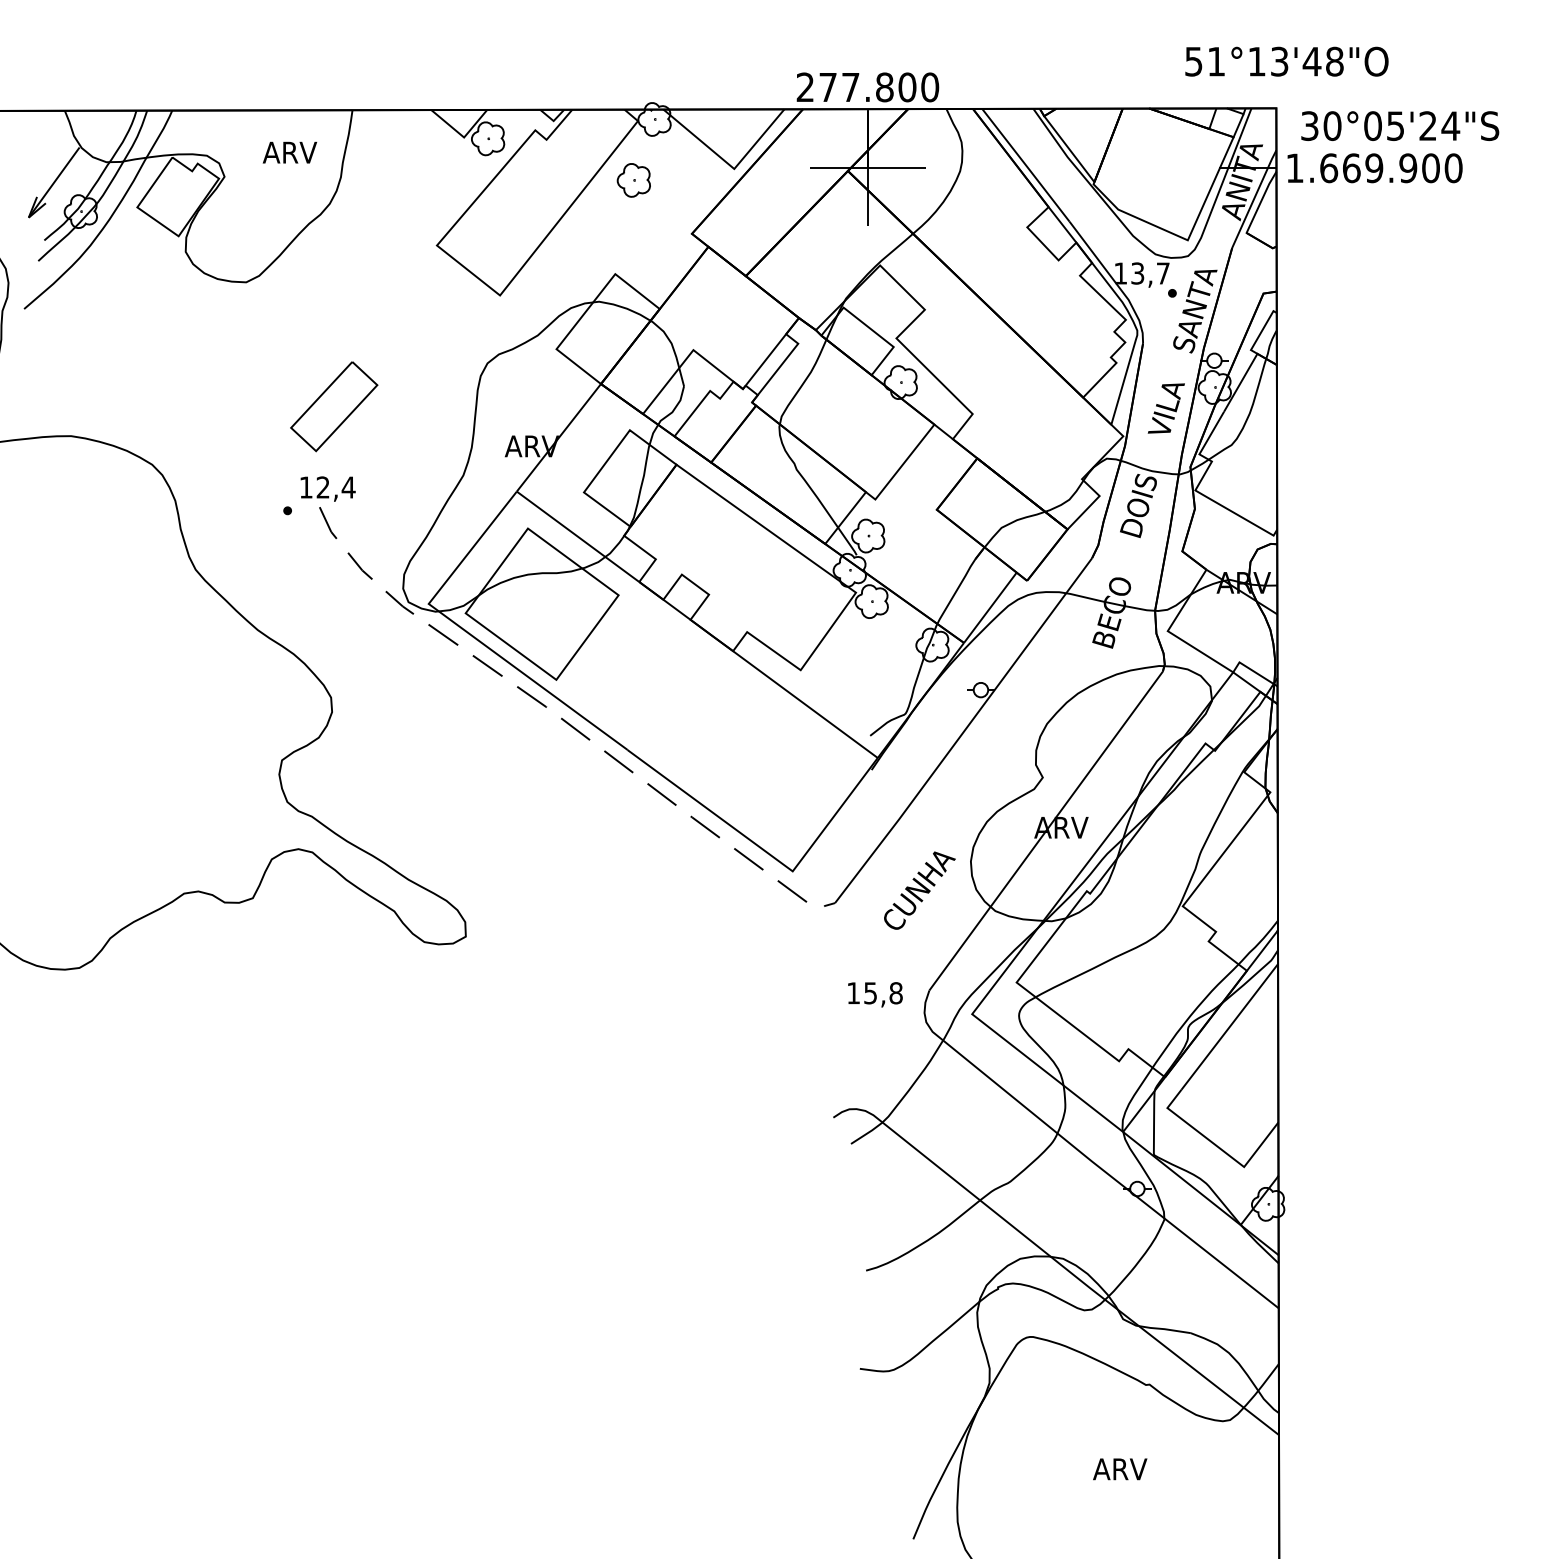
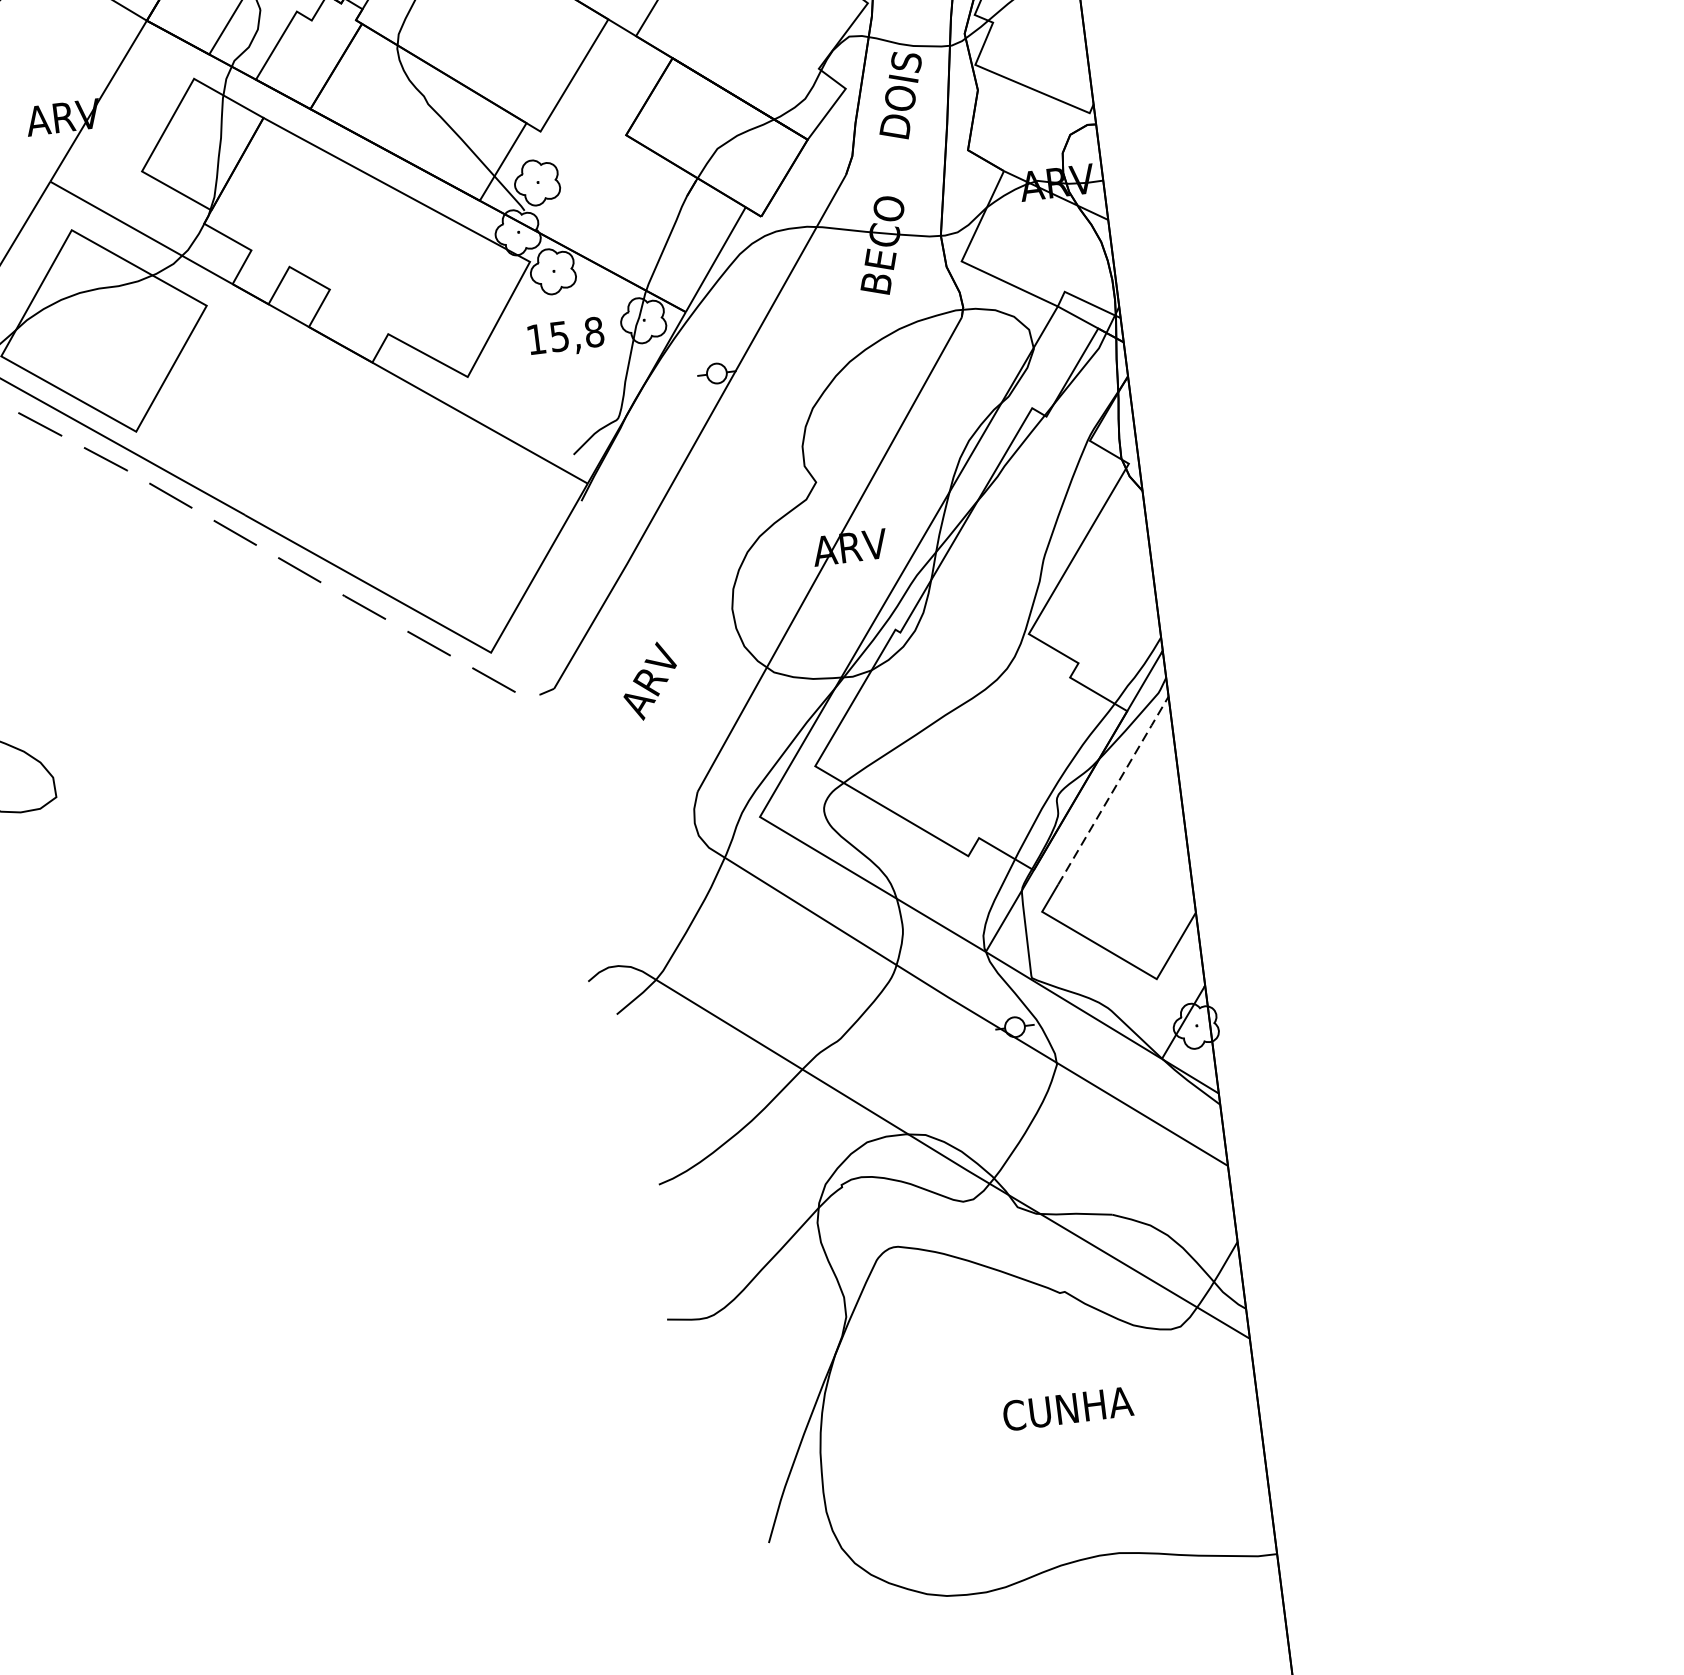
text: (919, 892) -> (667, 659), CUNHA -> ARV
text: (875, 994) -> (566, 337), moved
line: (1230, 1025) -> (1114, 788), solid -> dashed
text: (1140, 1469) -> (1066, 1409), ARV -> CUNHA

